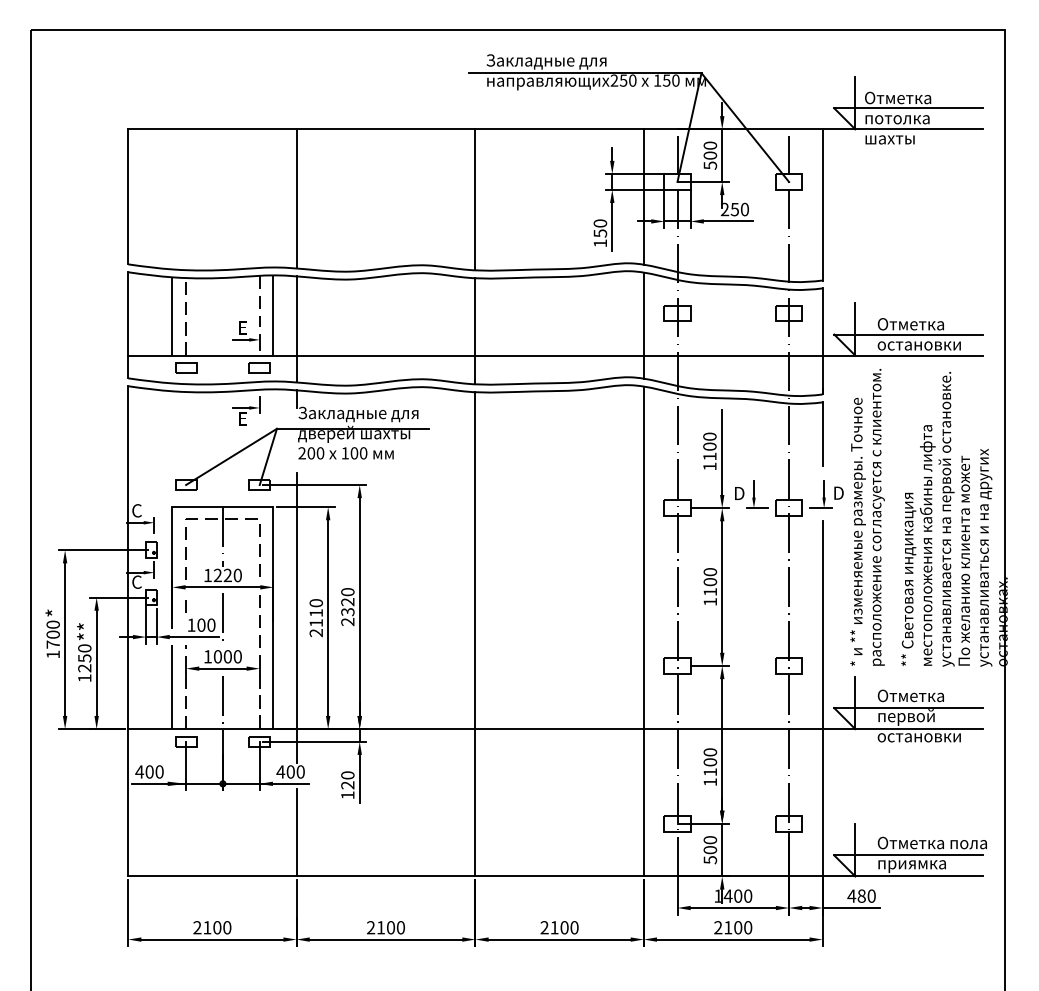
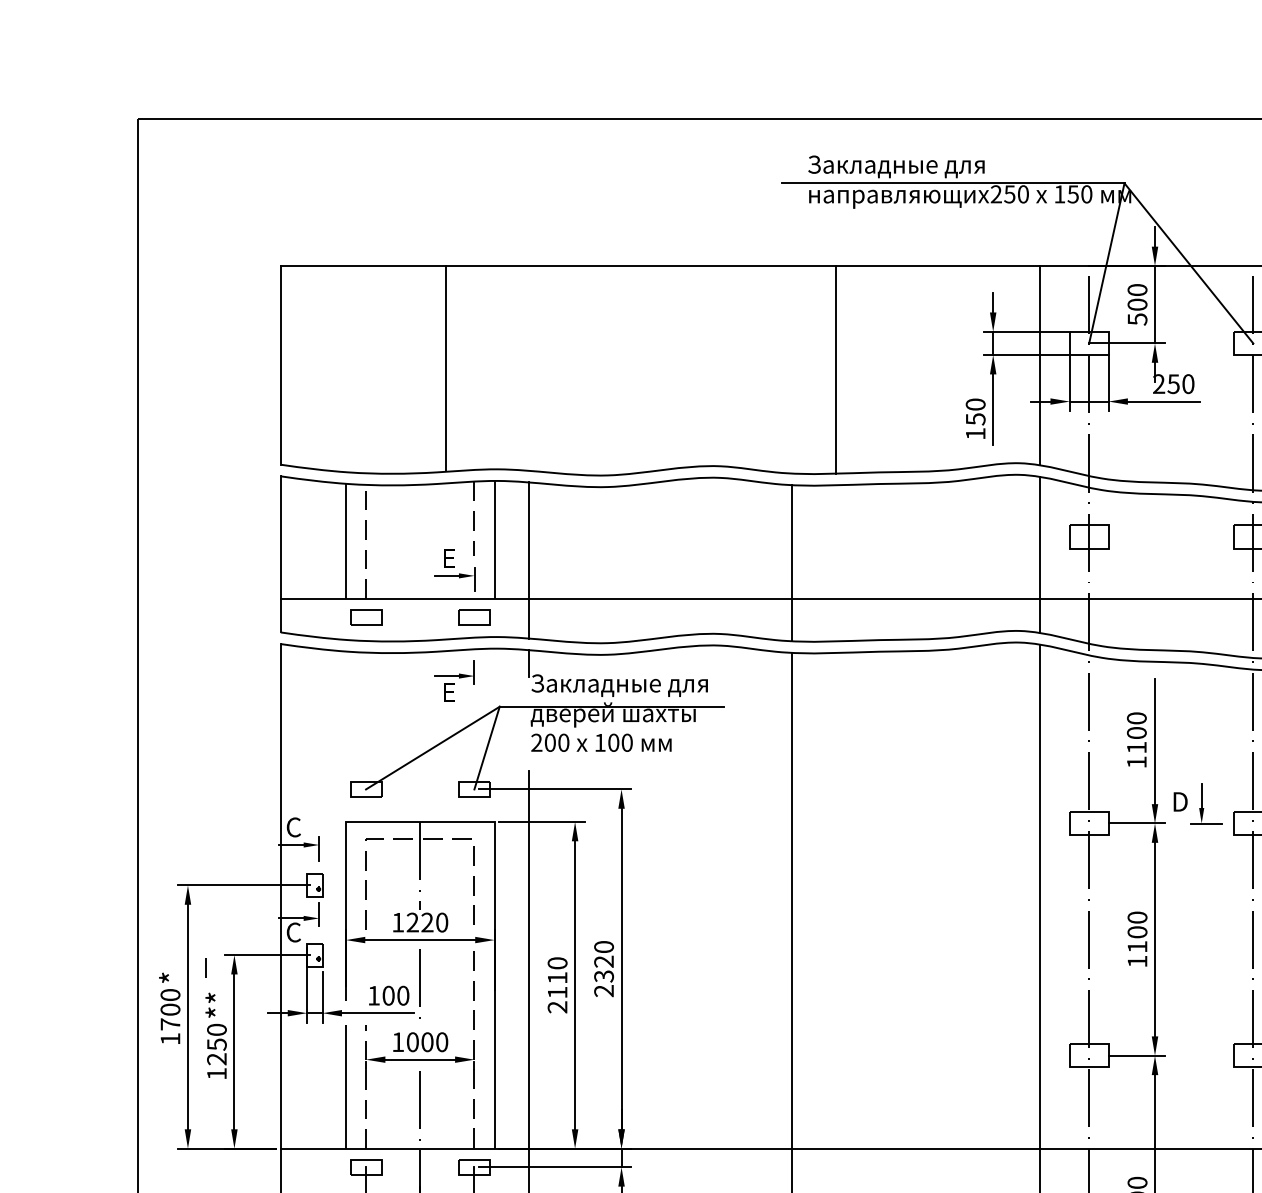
line: (296, 198) -> (446, 367), moved
line: (475, 199) -> (836, 369), moved
line: (185, 606) -> (204, 968), moved

